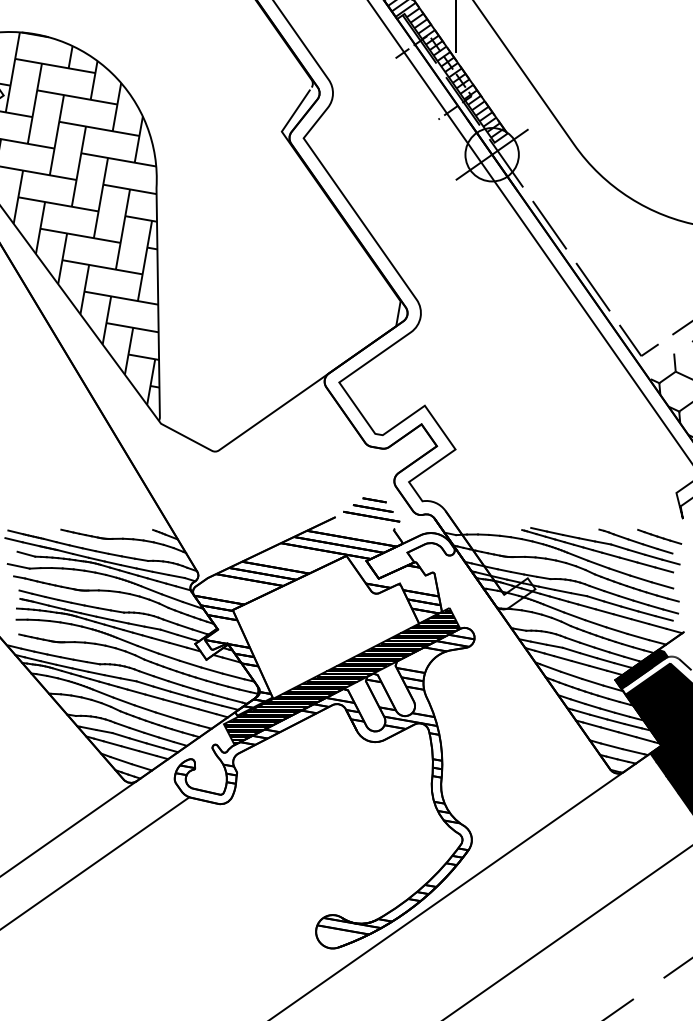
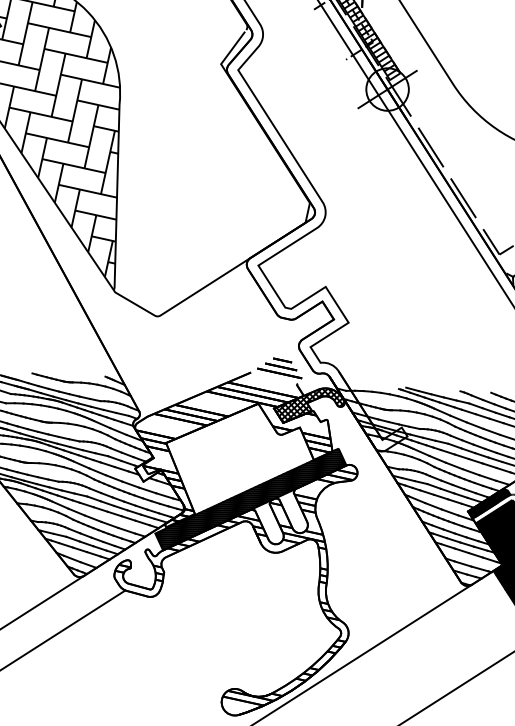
hatch: (410, 555) -> (309, 405), added

